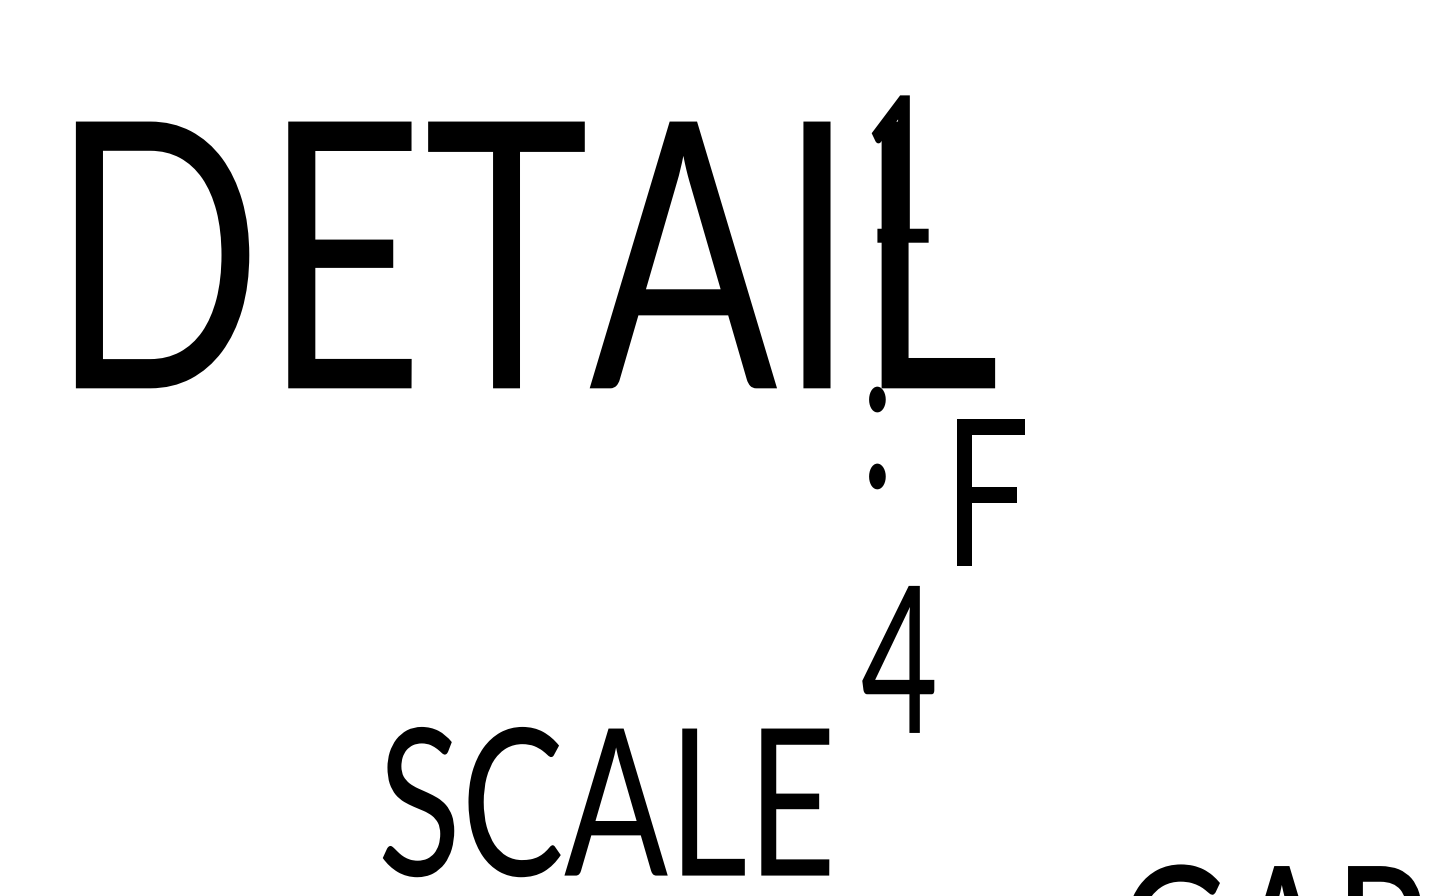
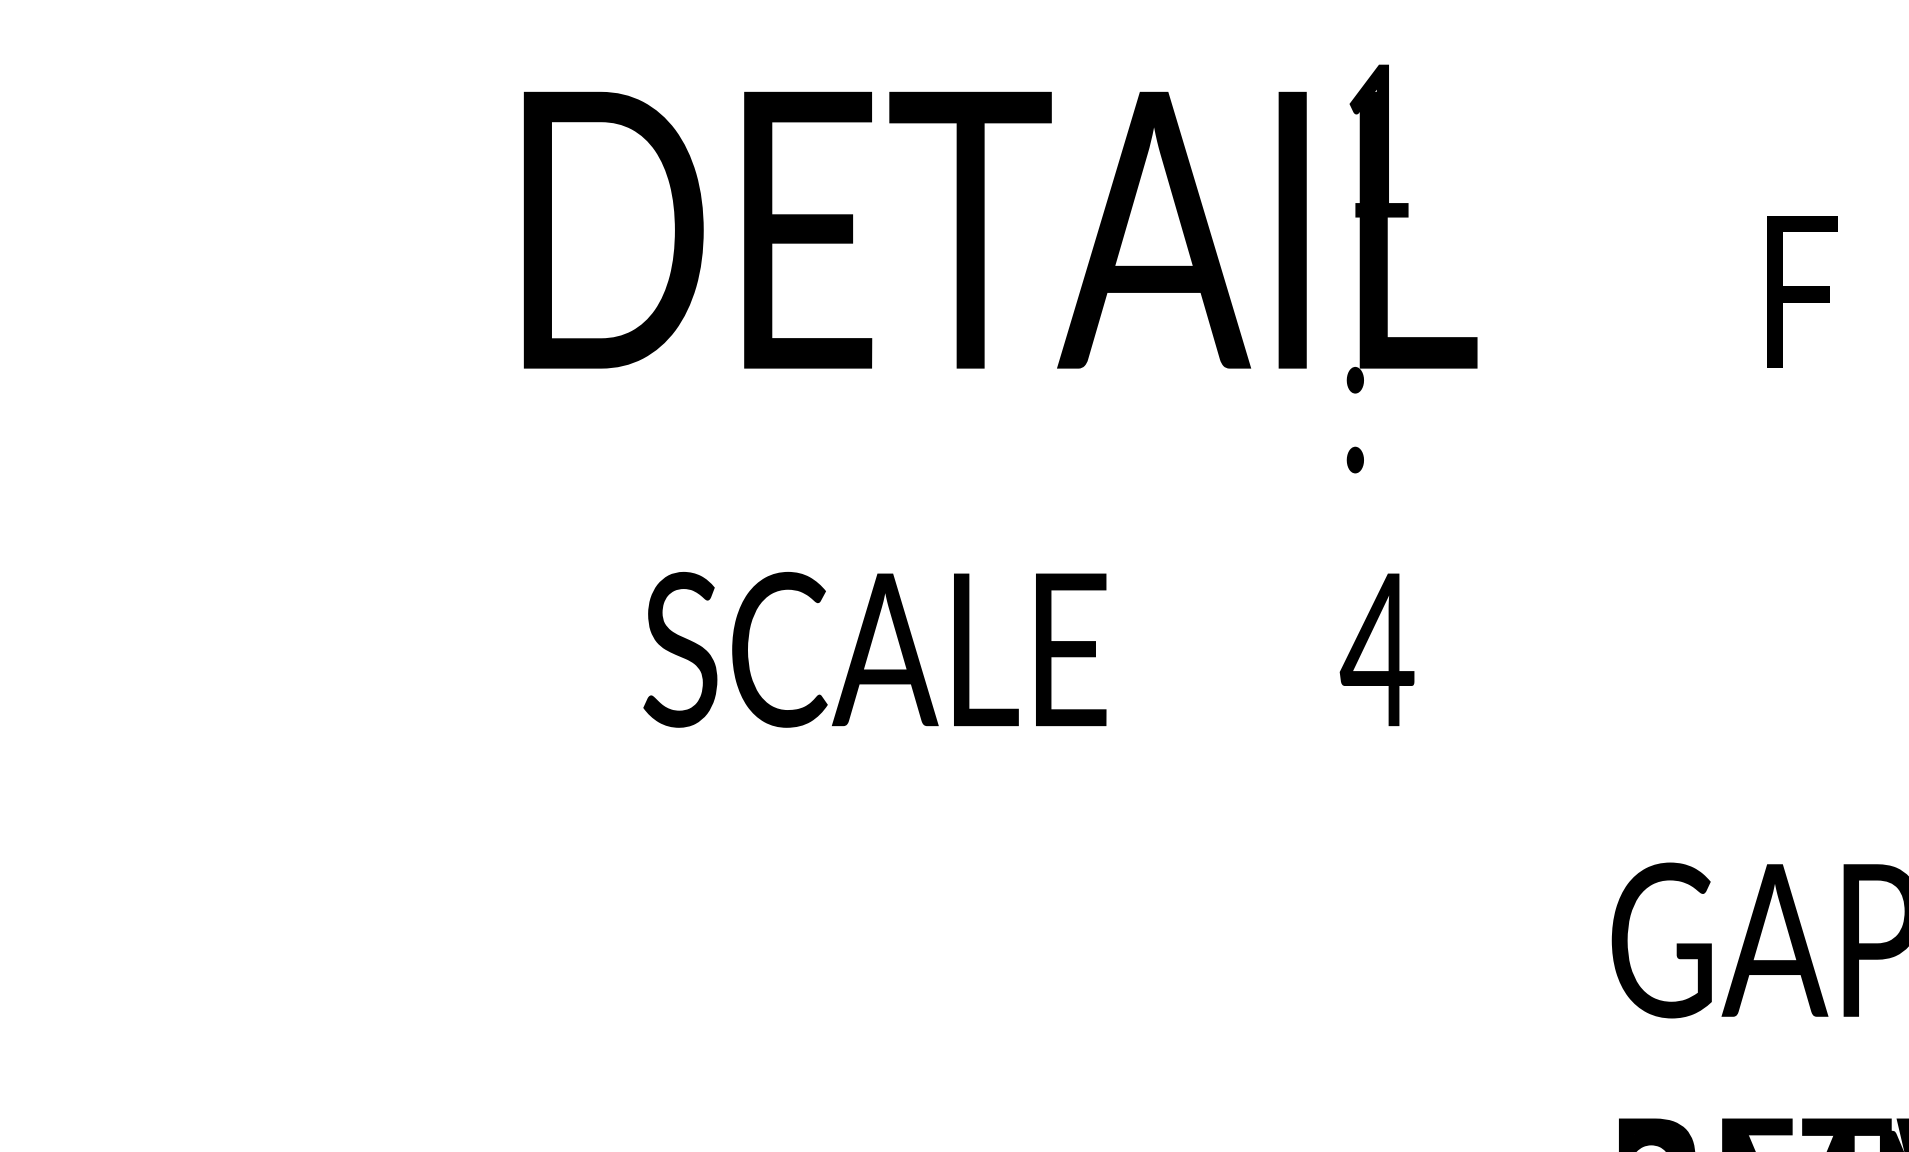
text: (991, 492) -> (1802, 291), moved
text: (605, 801) -> (874, 649), moved

